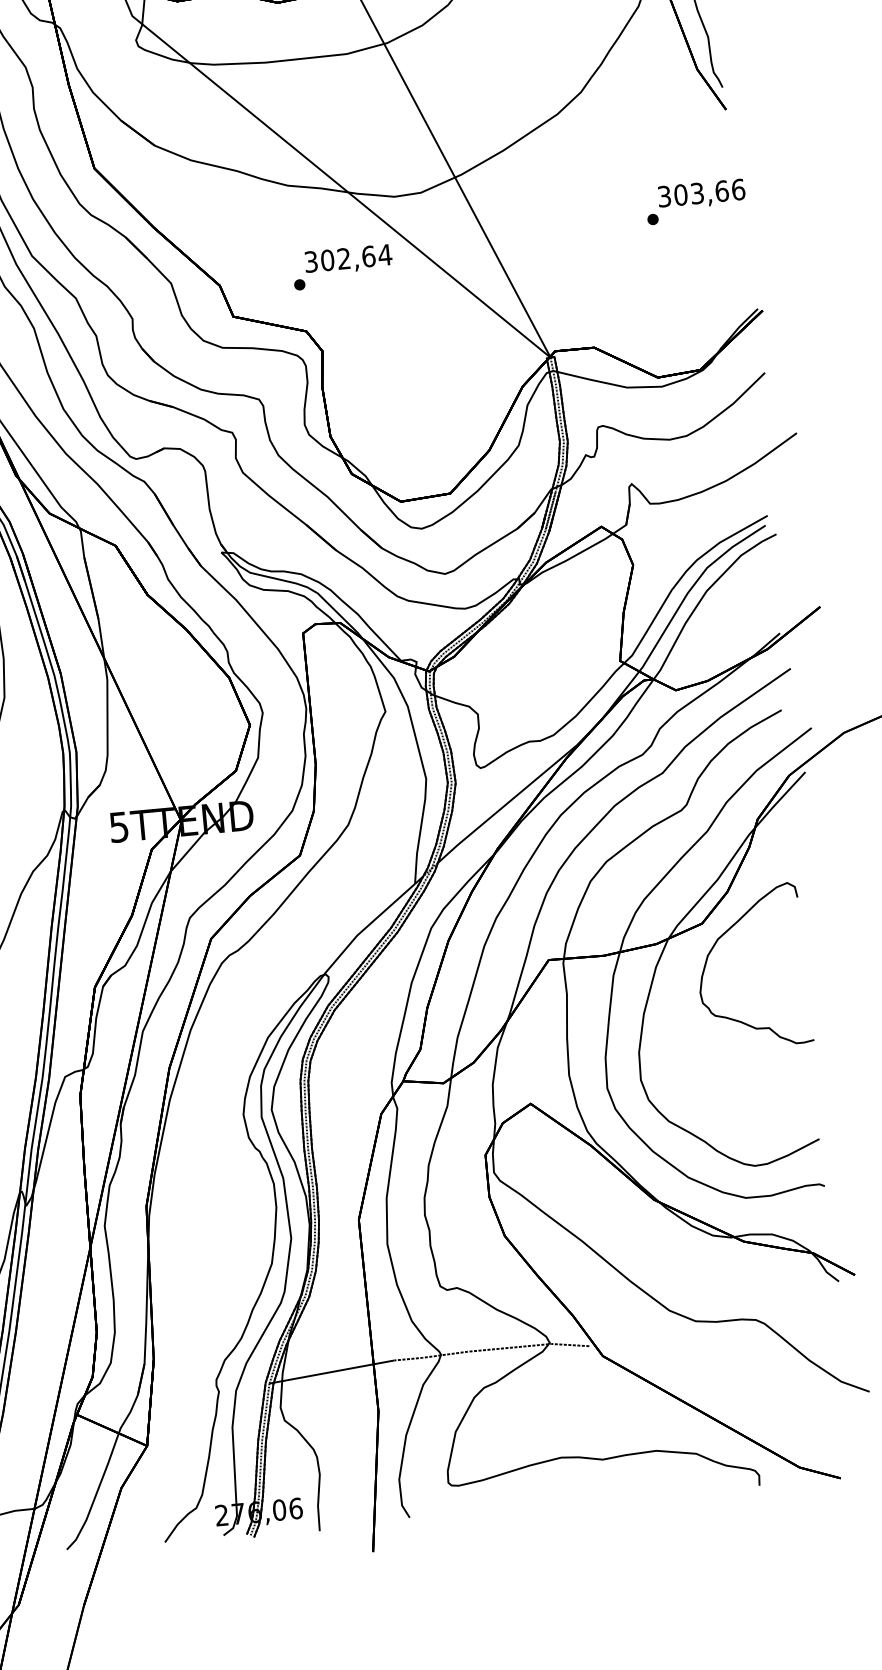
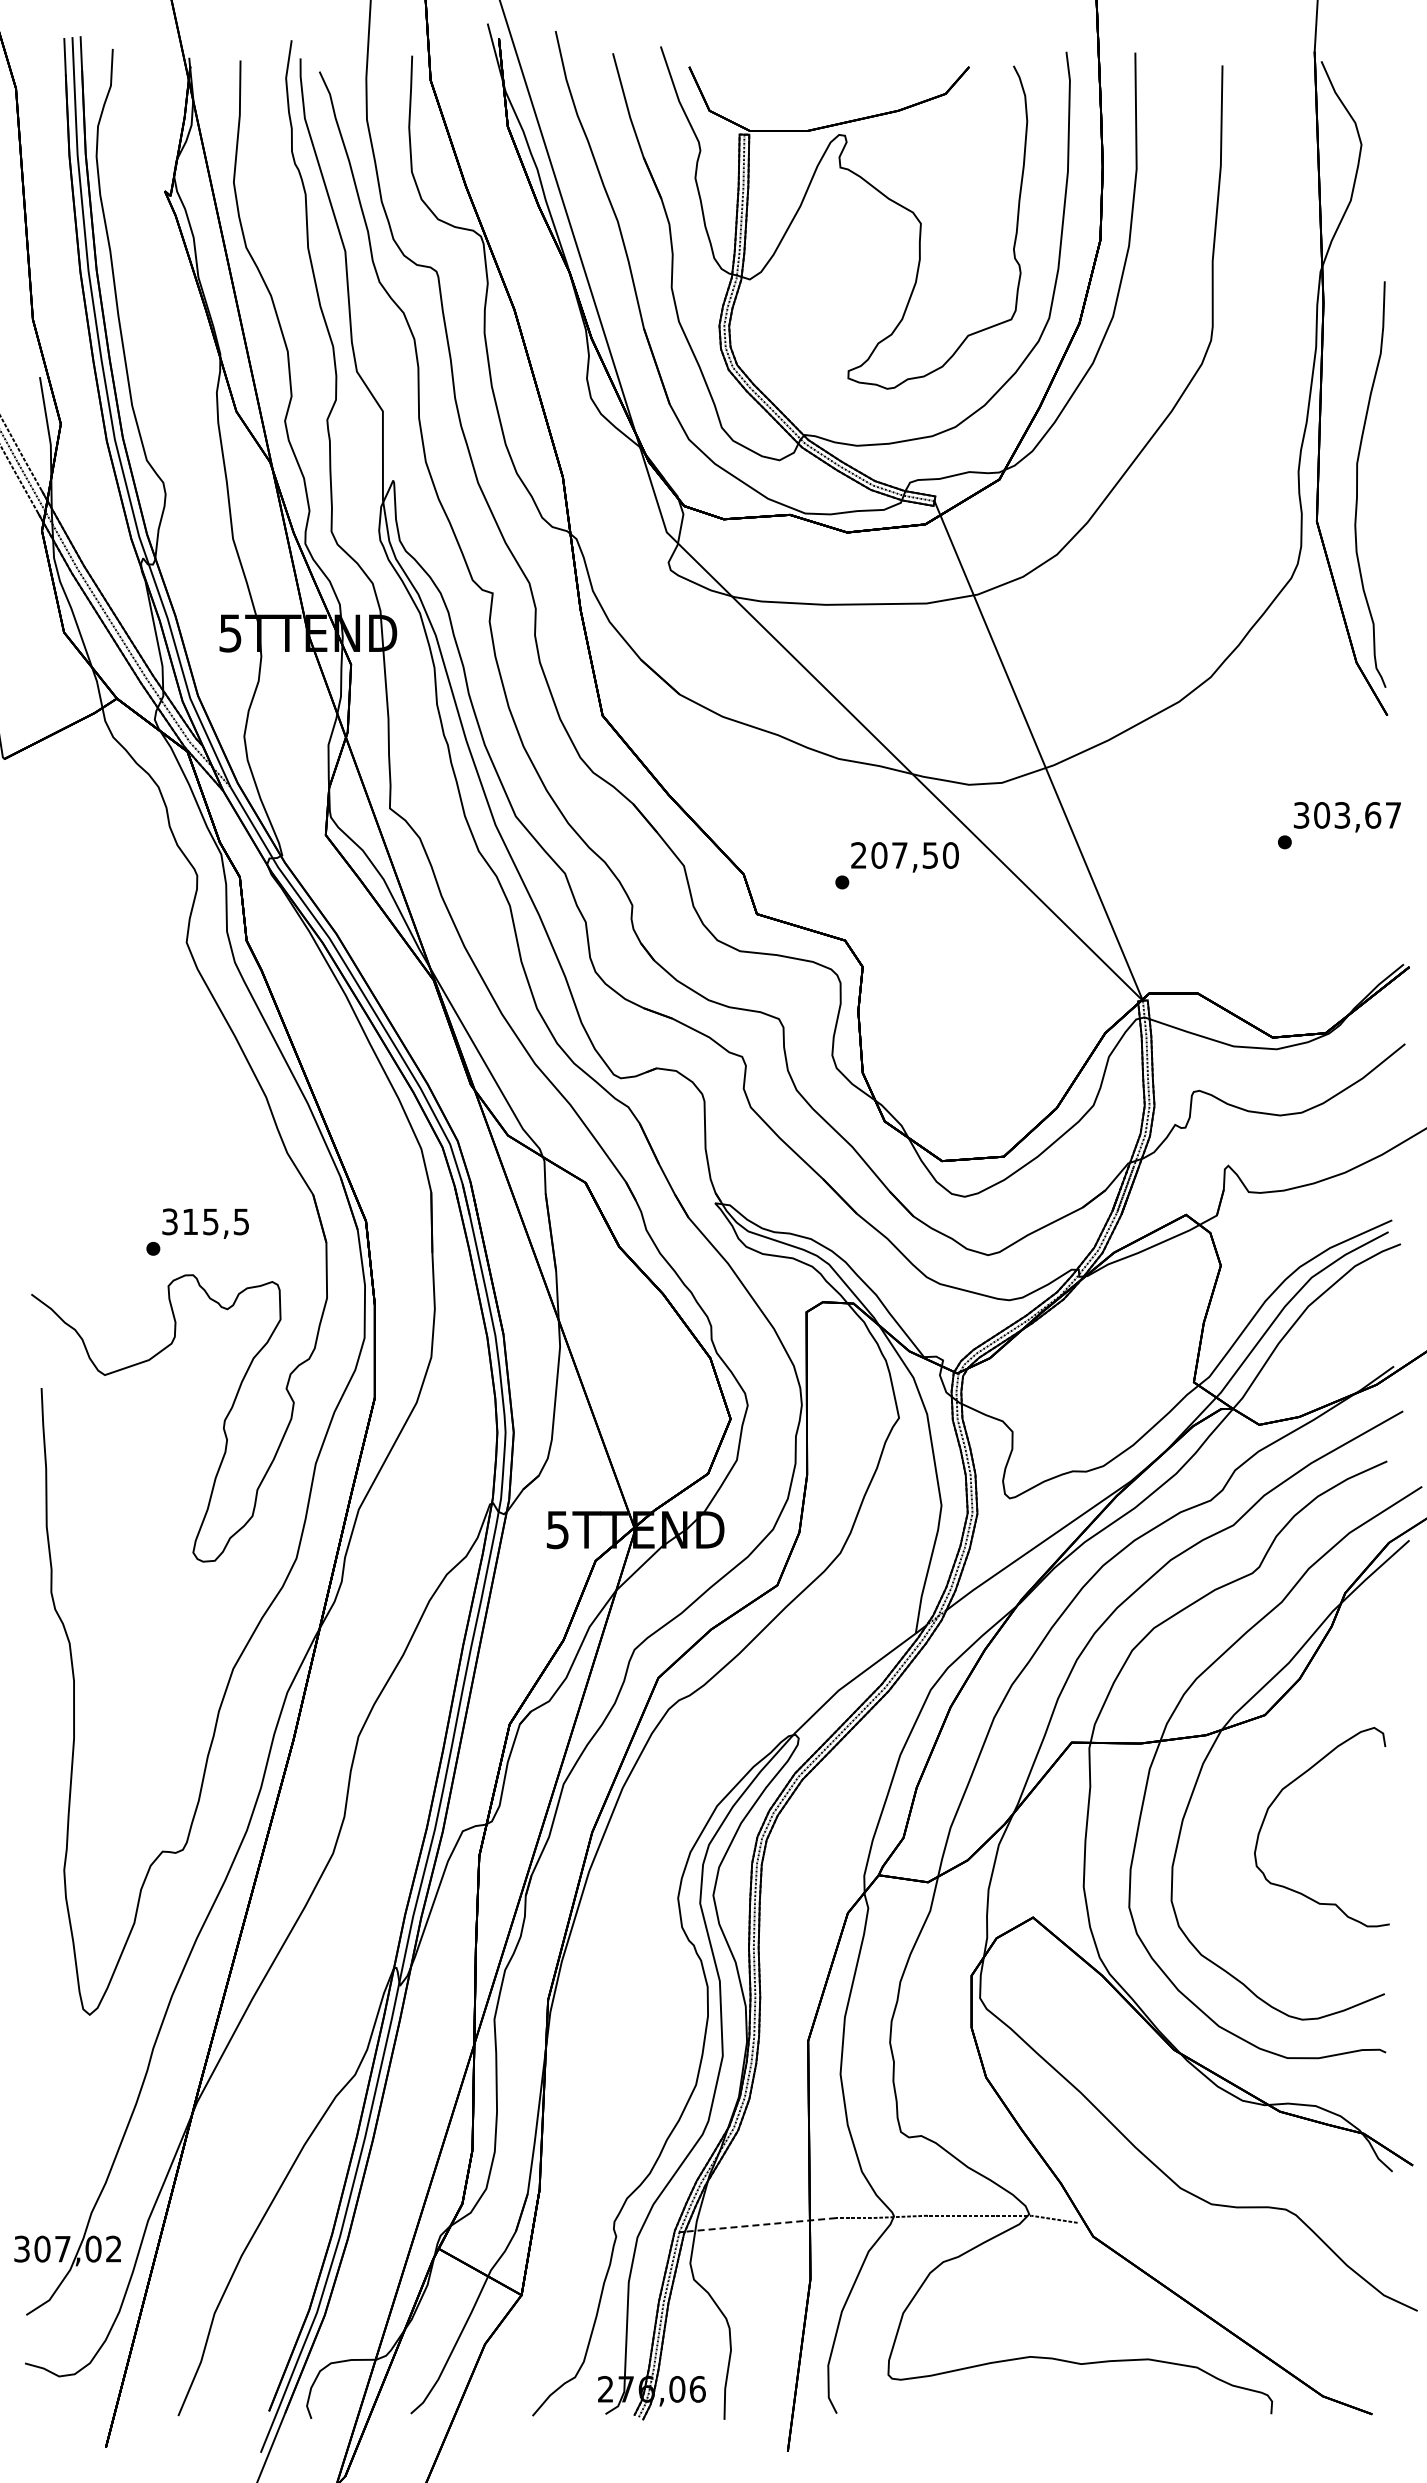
text: (738, 189) -> (1393, 815), 303,66 -> 303,67
text: (348, 258) -> (905, 855), 302,64 -> 207,50
part: (722, 936) -> (1288, 1786), moved
line: (334, 1371) -> (760, 2224), solid -> dashed

